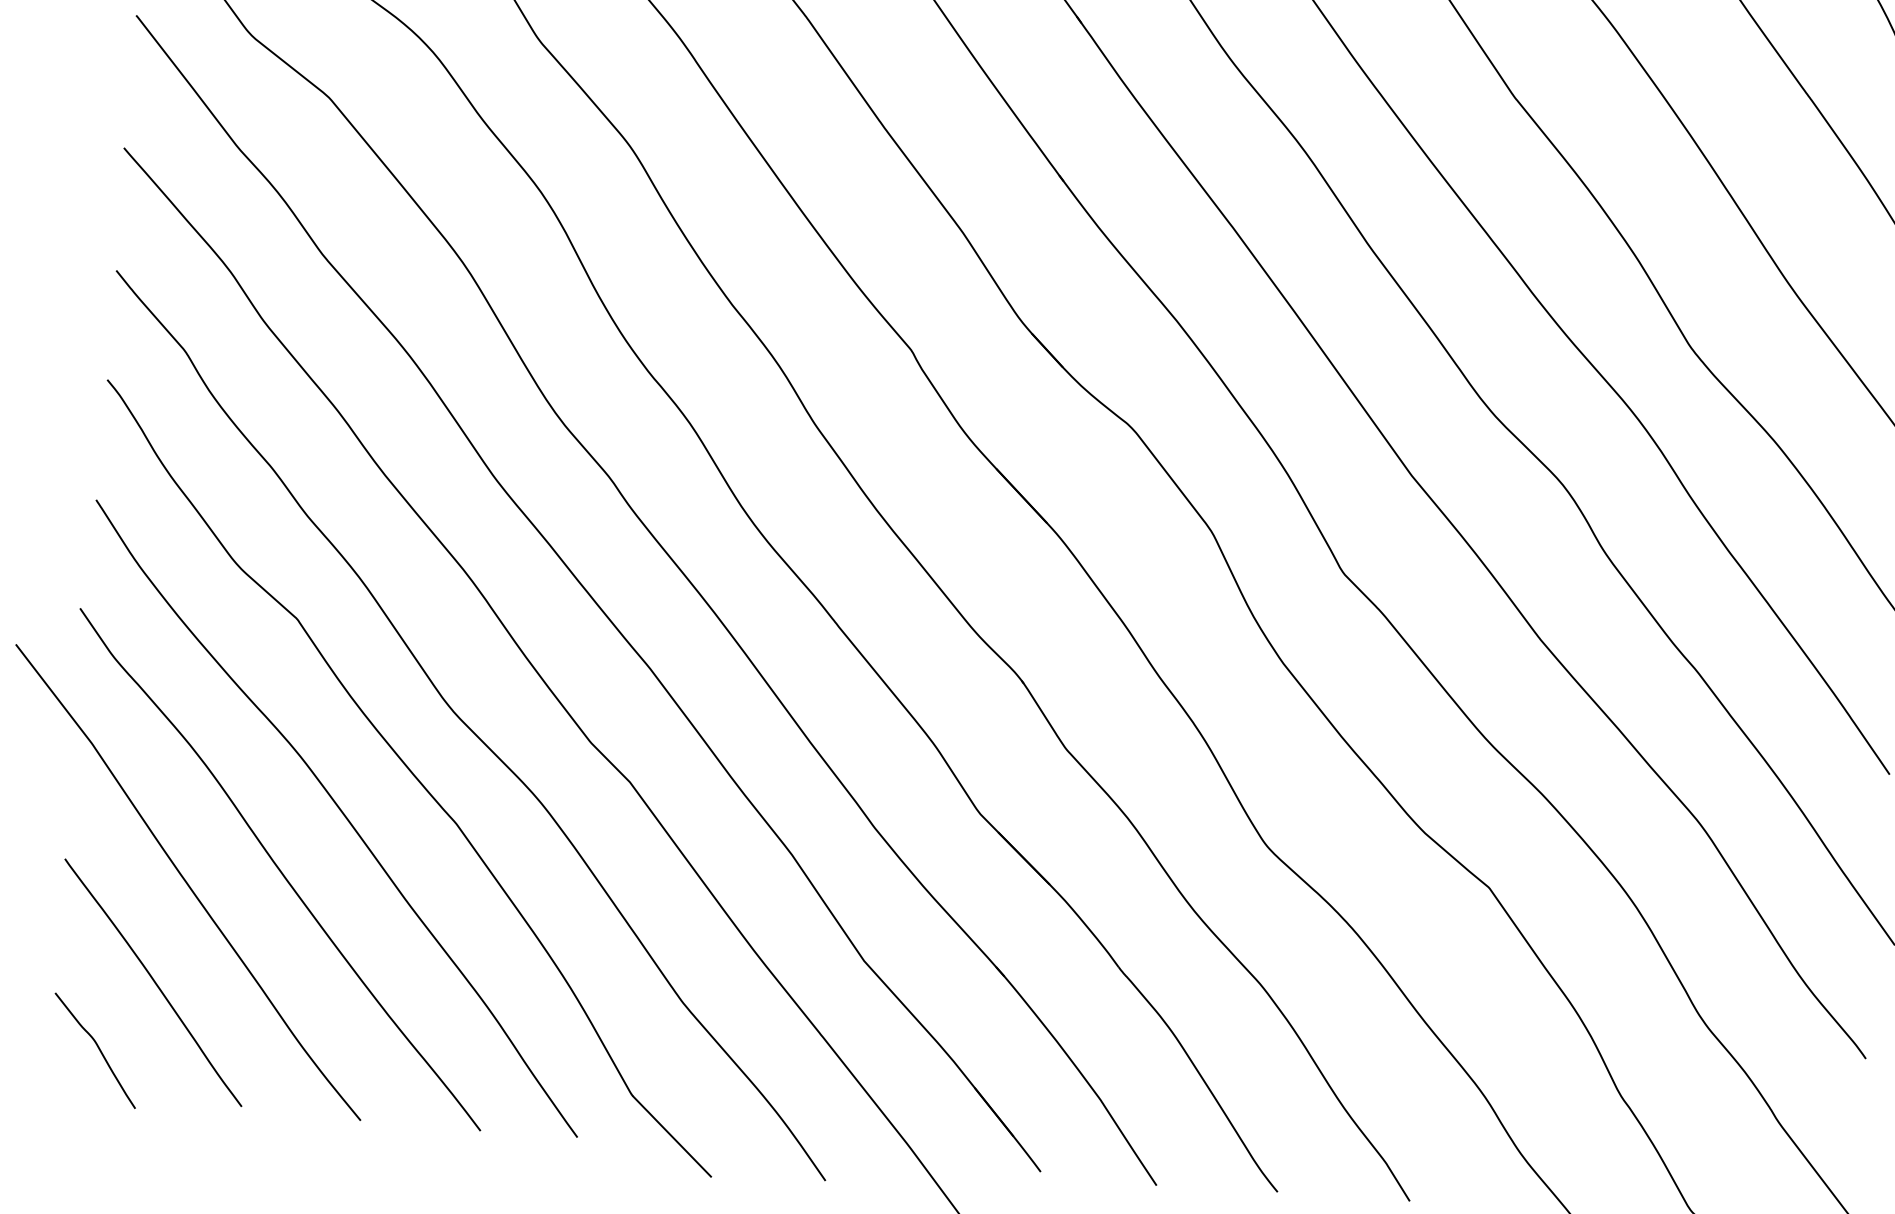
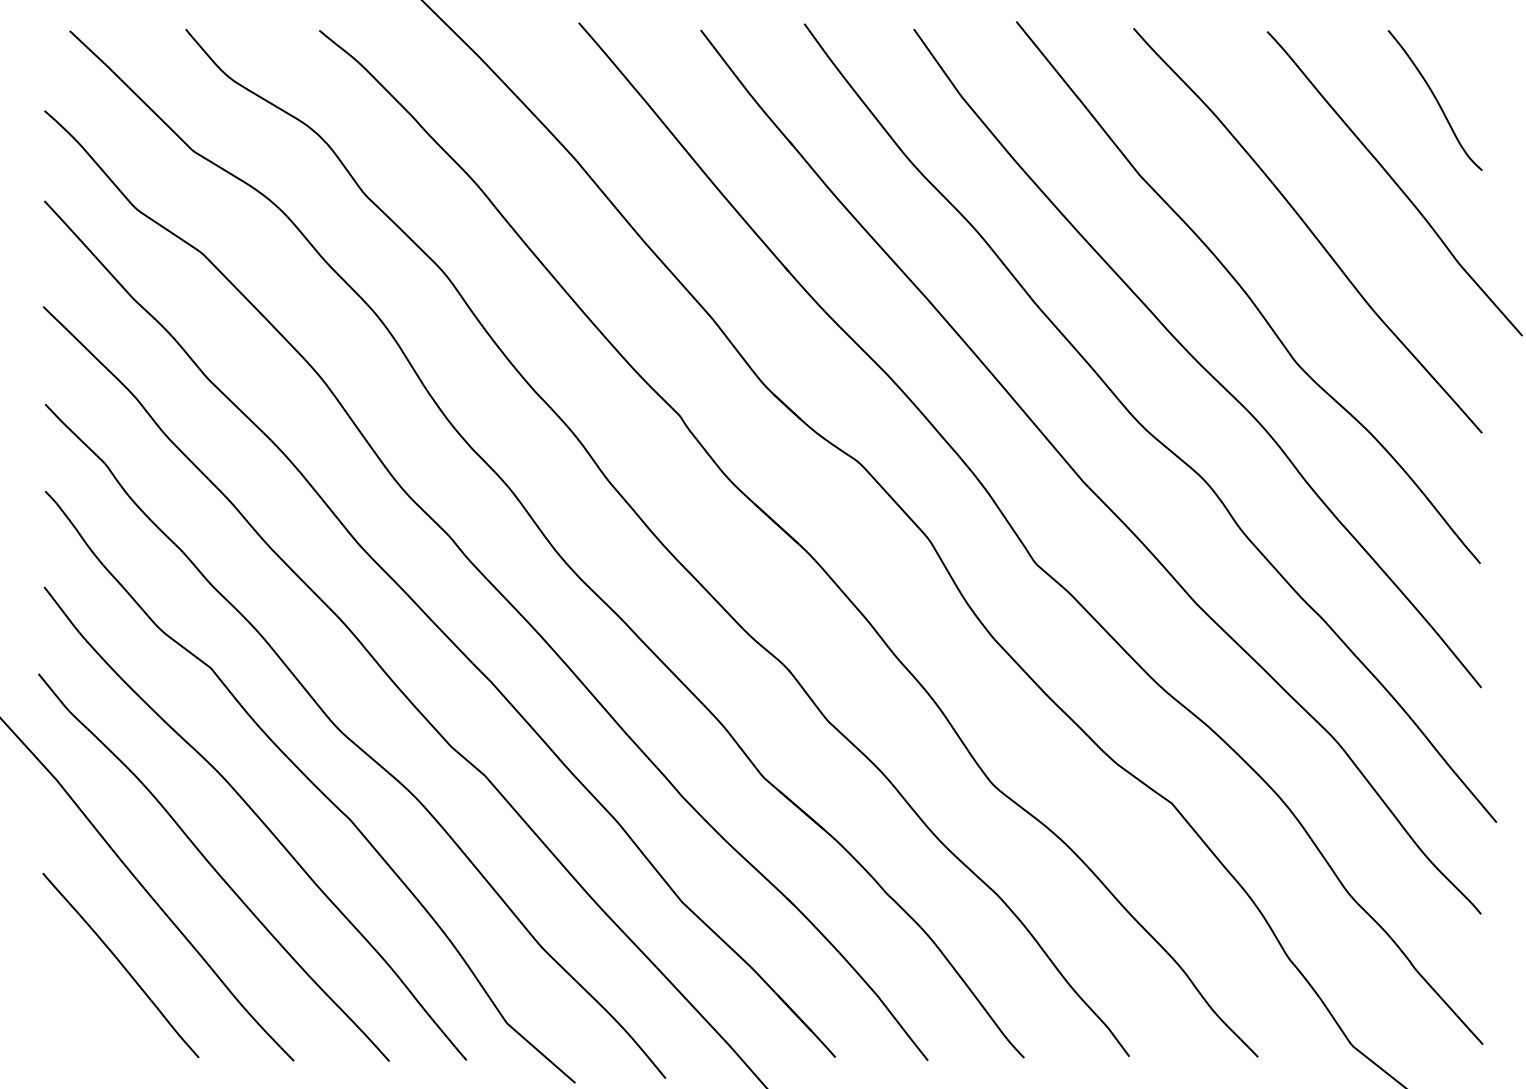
curve: (96, 1047) -> (80, 1020), removed

